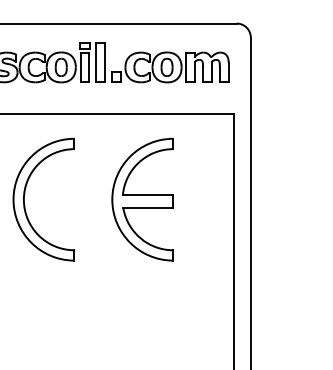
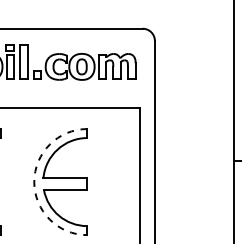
arc: (112, 199) -> (34, 181), solid -> dashed

